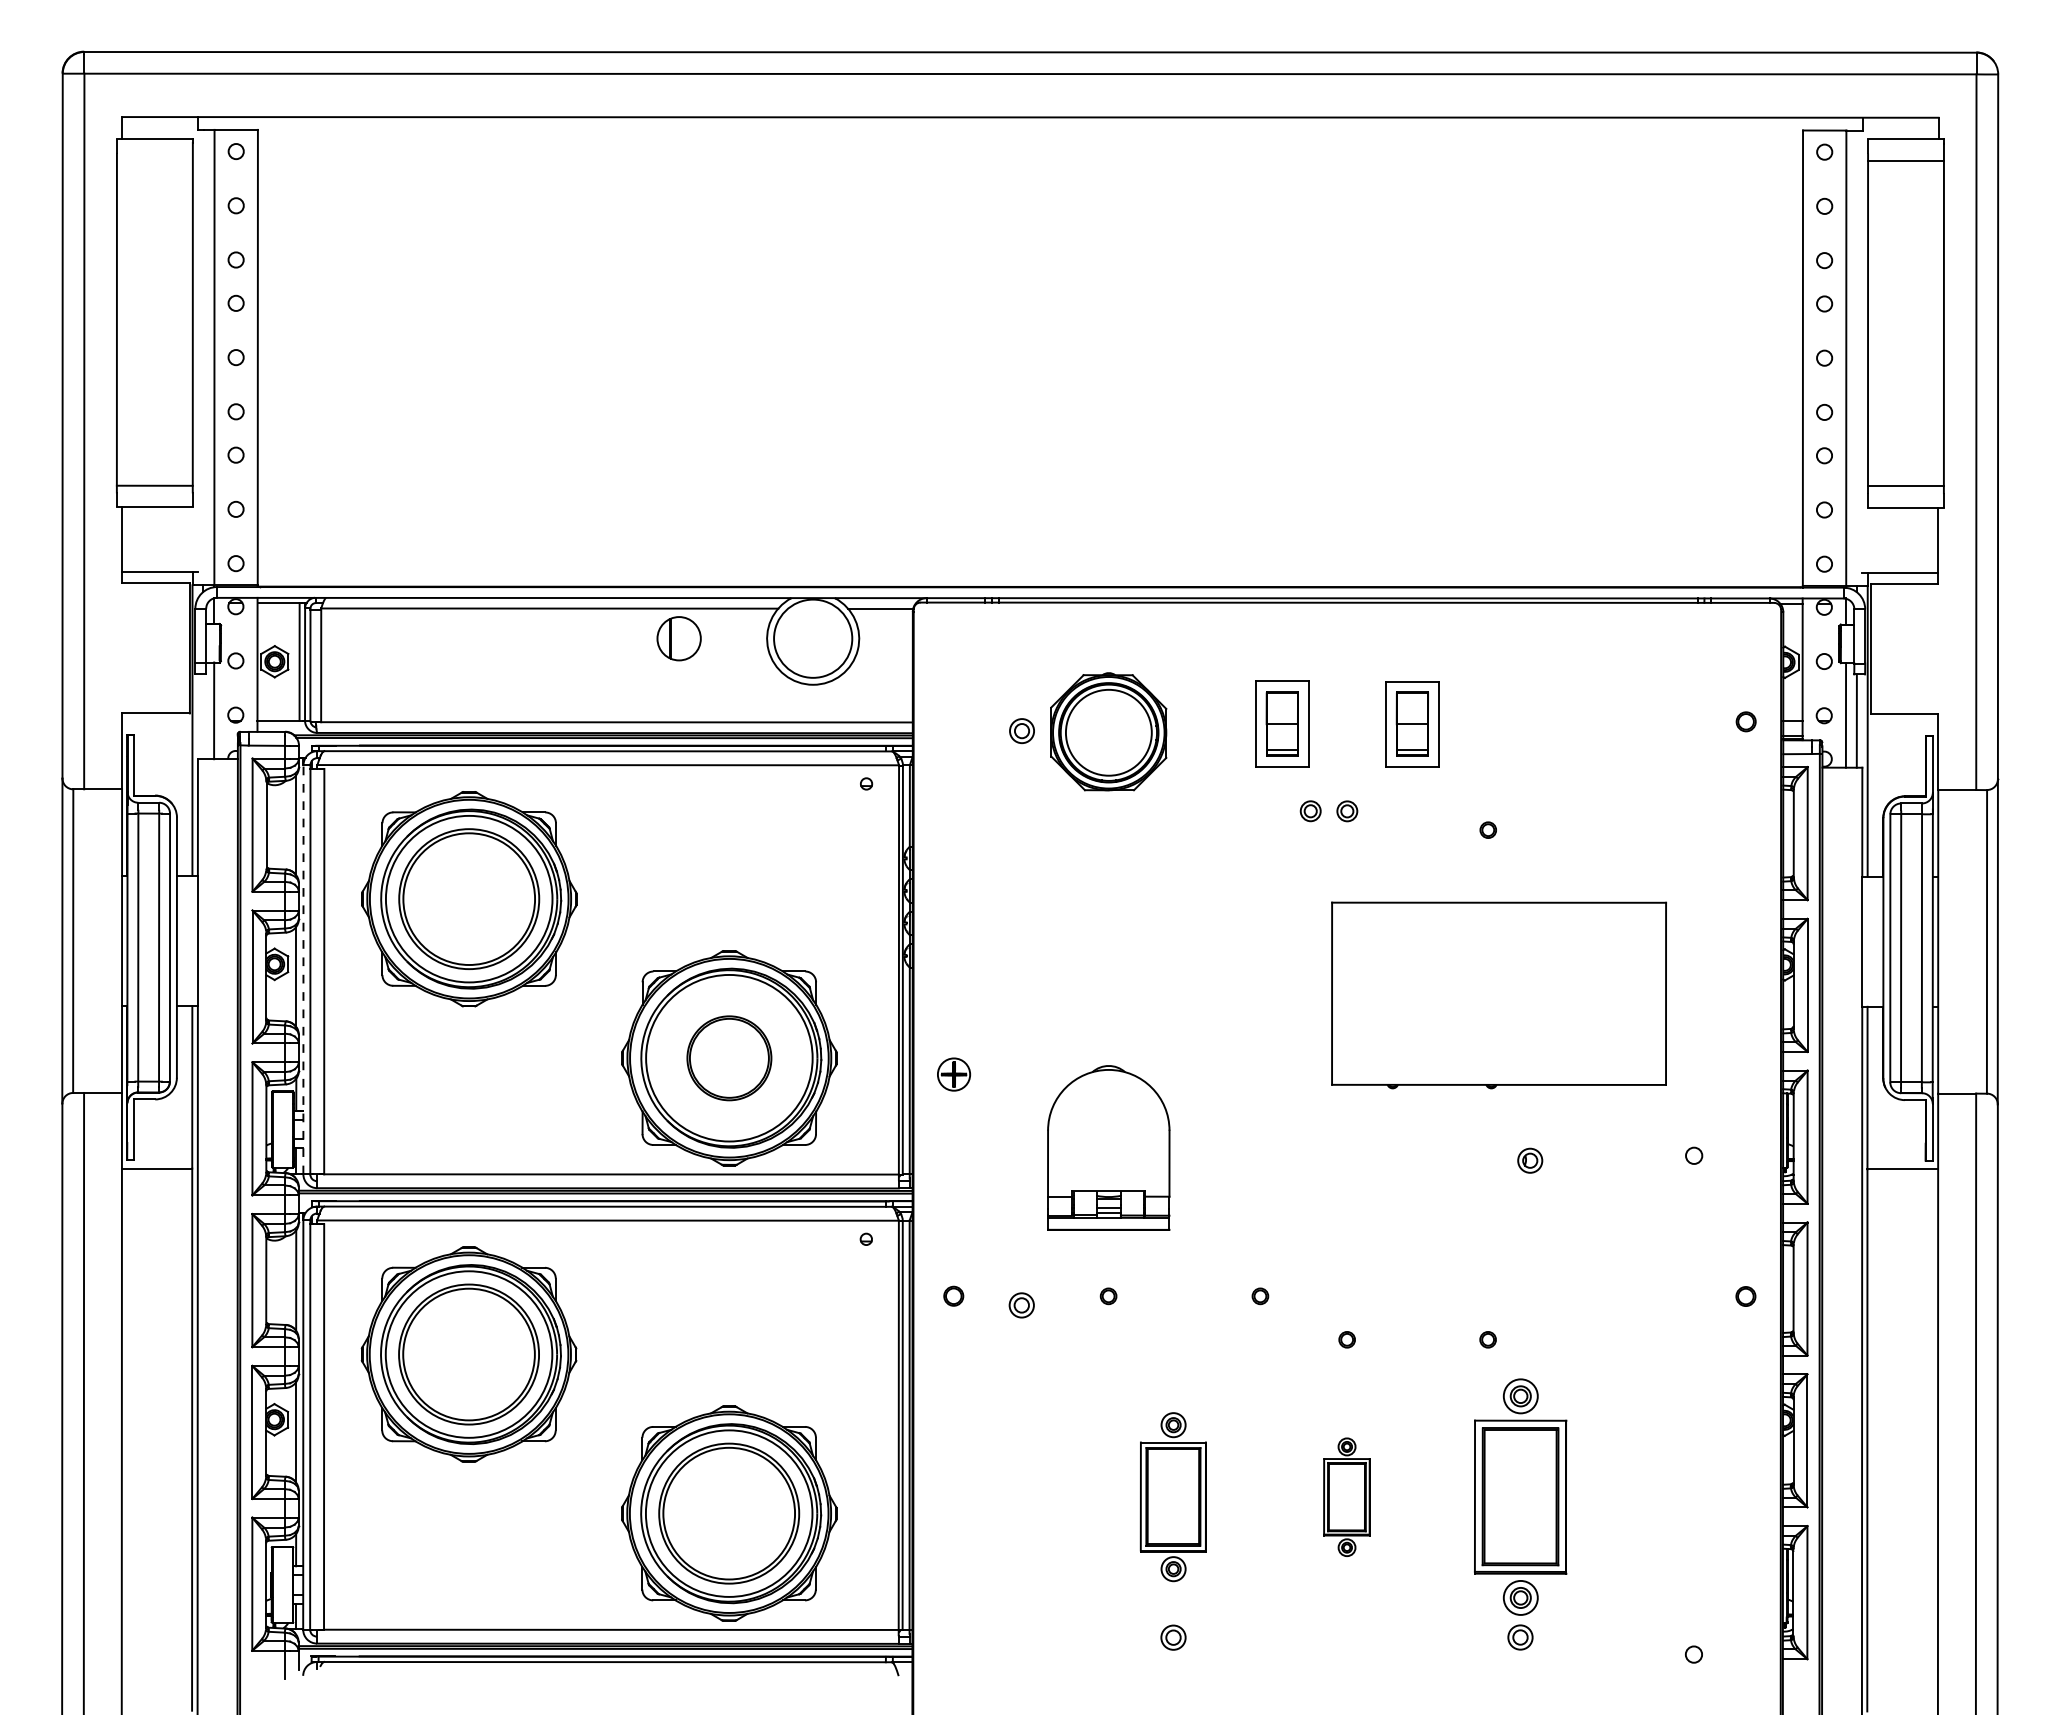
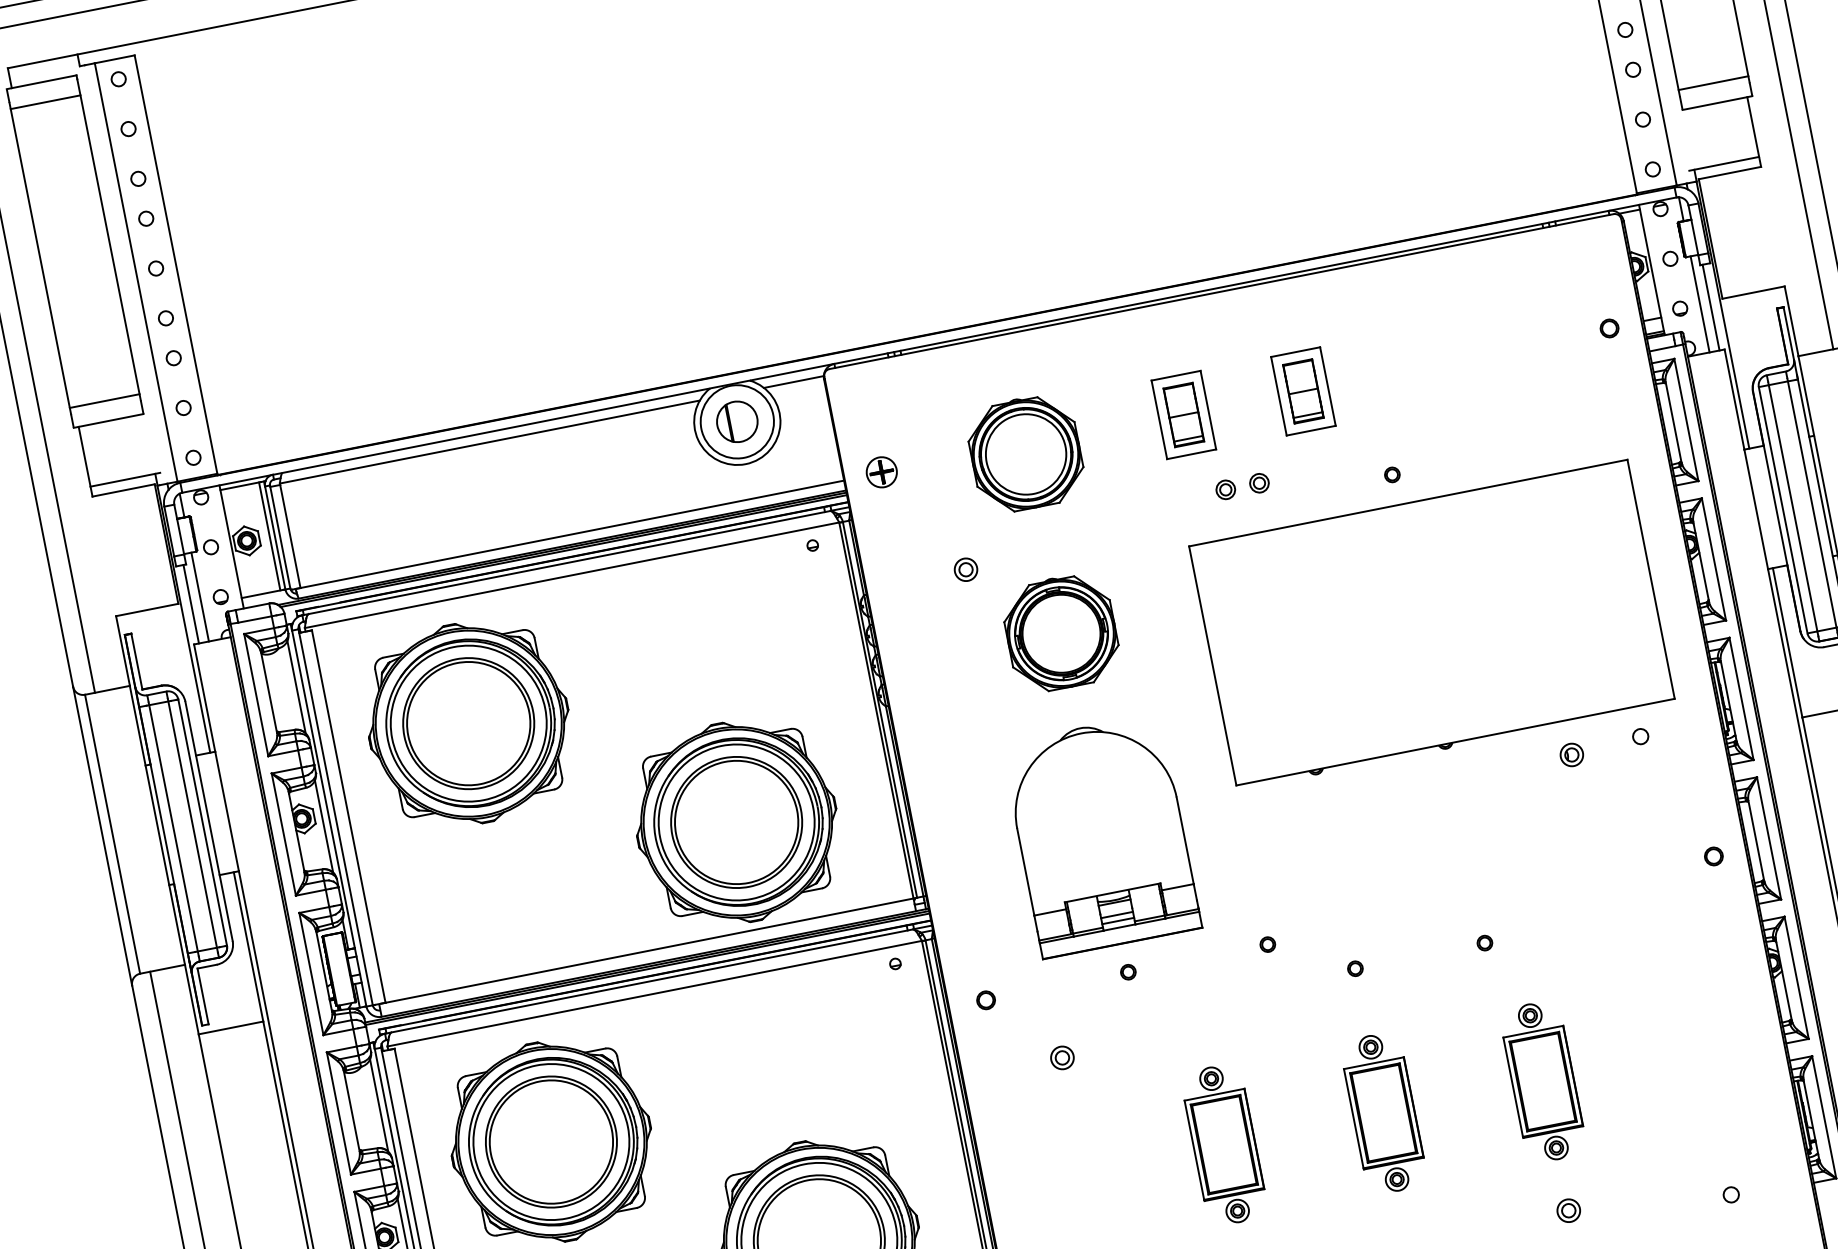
line: (154, 160) -> (45, 102), added
part: (678, 638) -> (736, 421), moved
line: (203, 716) -> (191, 604), added
part: (1021, 731) -> (965, 570), moved
part: (1108, 926) -> (1060, 632), added
line: (303, 969) -> (329, 818), dashed -> solid
part: (1498, 995) -> (1431, 624), size x1.43
part: (729, 1058) -> (736, 822), size x1.67
part: (954, 1074) -> (882, 472), moved
part: (1108, 1147) -> (1101, 835), size x1.43
part: (1530, 1160) -> (1572, 754), moved
part: (1021, 1305) -> (1062, 1058), moved
part: (1346, 1497) -> (1383, 1113), size x1.43
part: (1519, 1497) -> (1542, 1082), size x0.71

